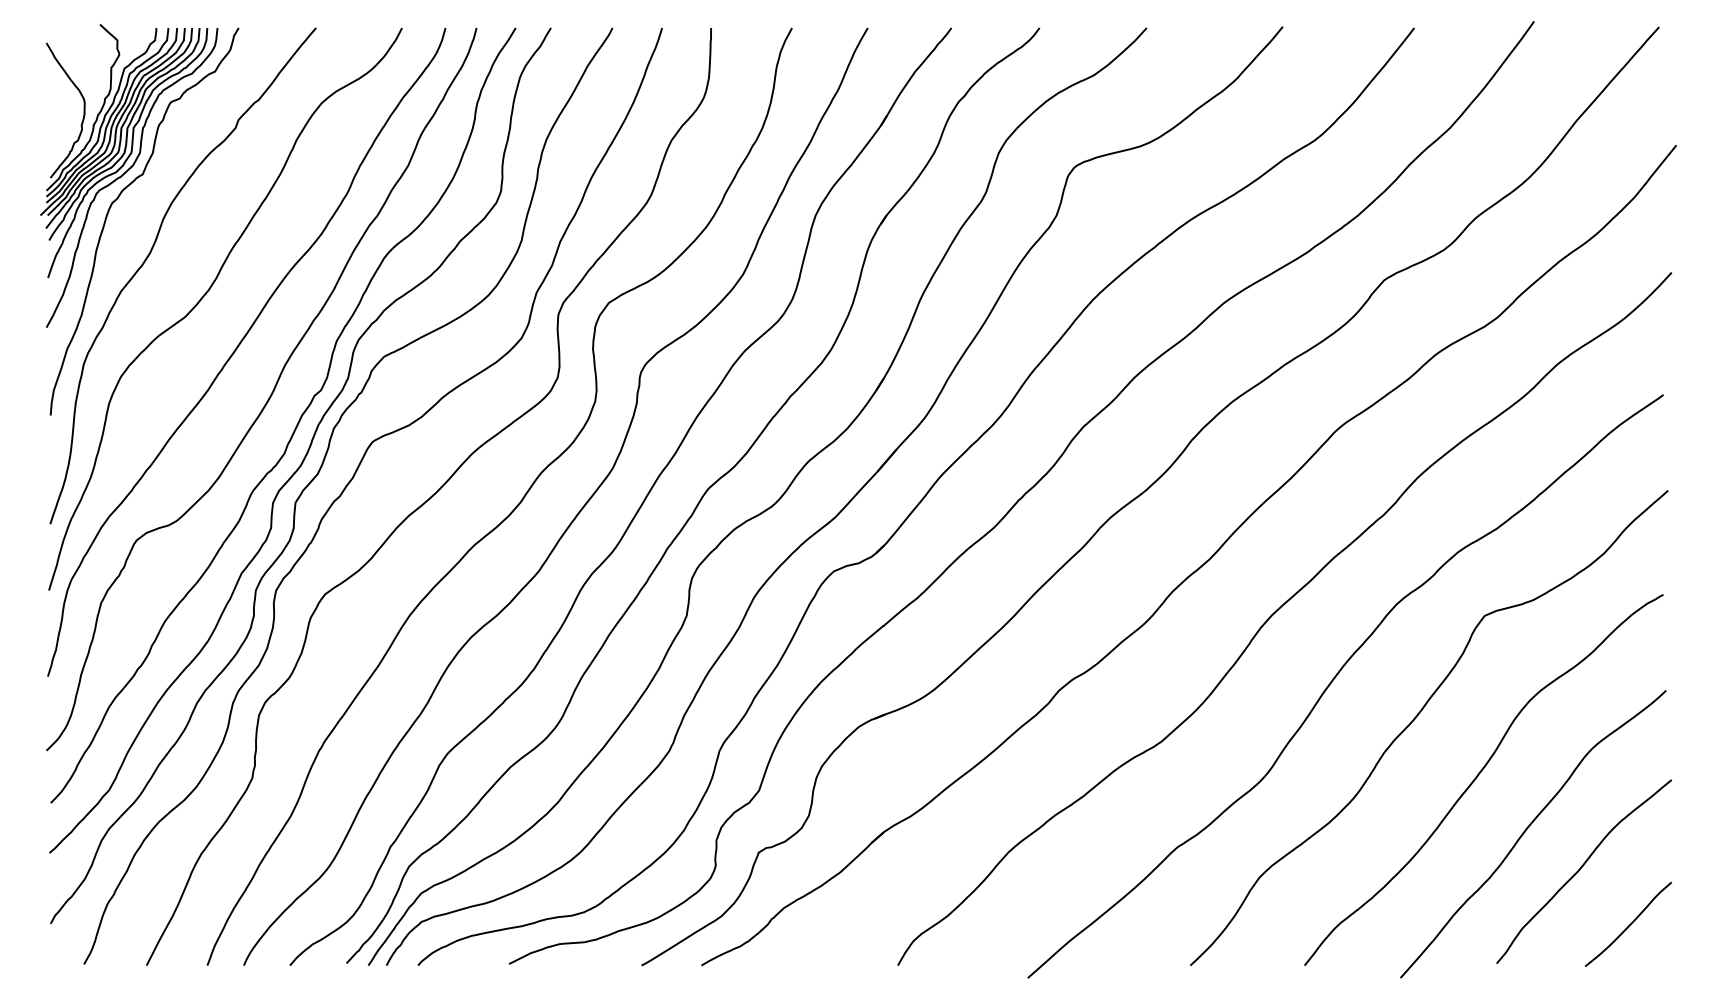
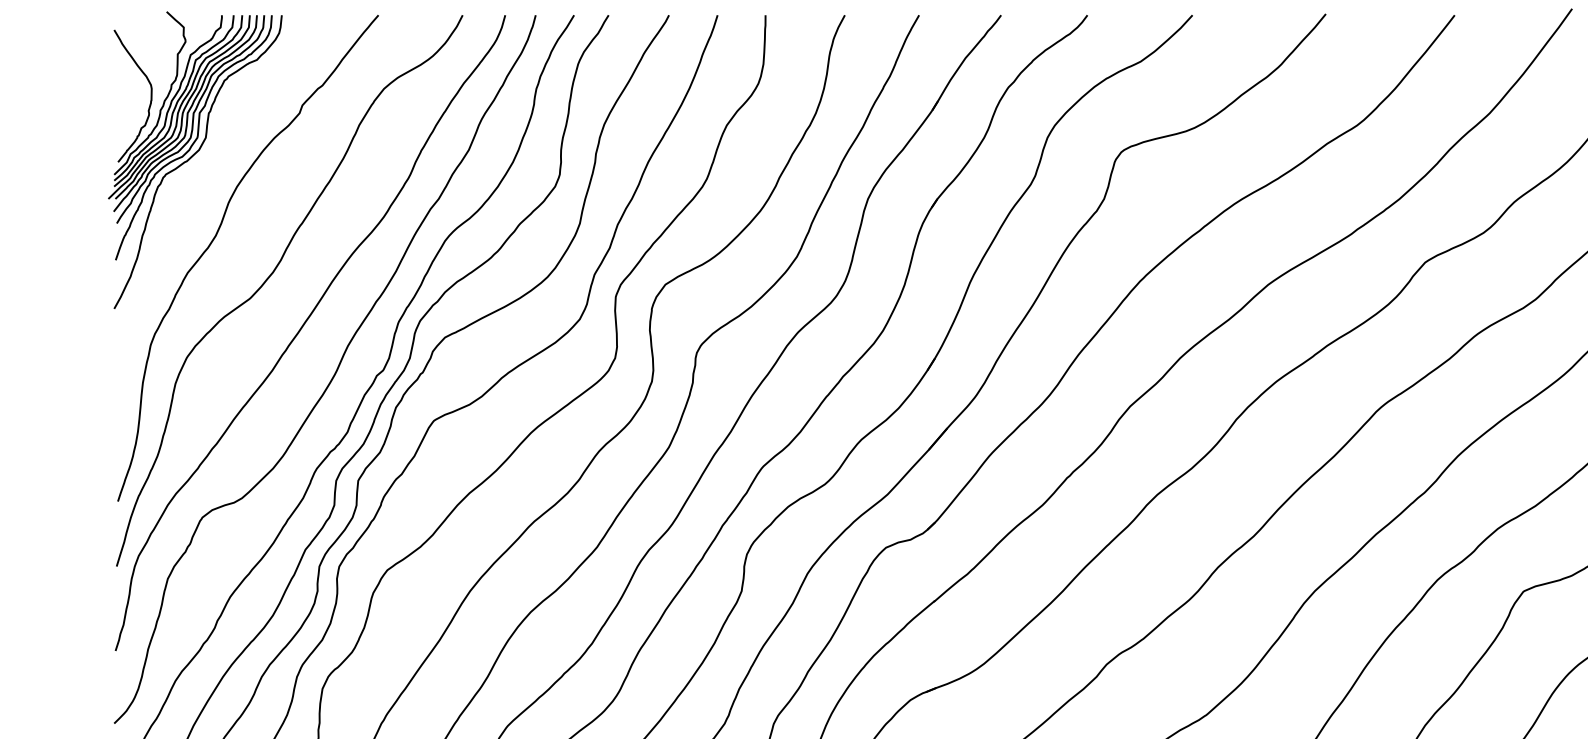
curve: (119, 197) -> (185, 181), removed

